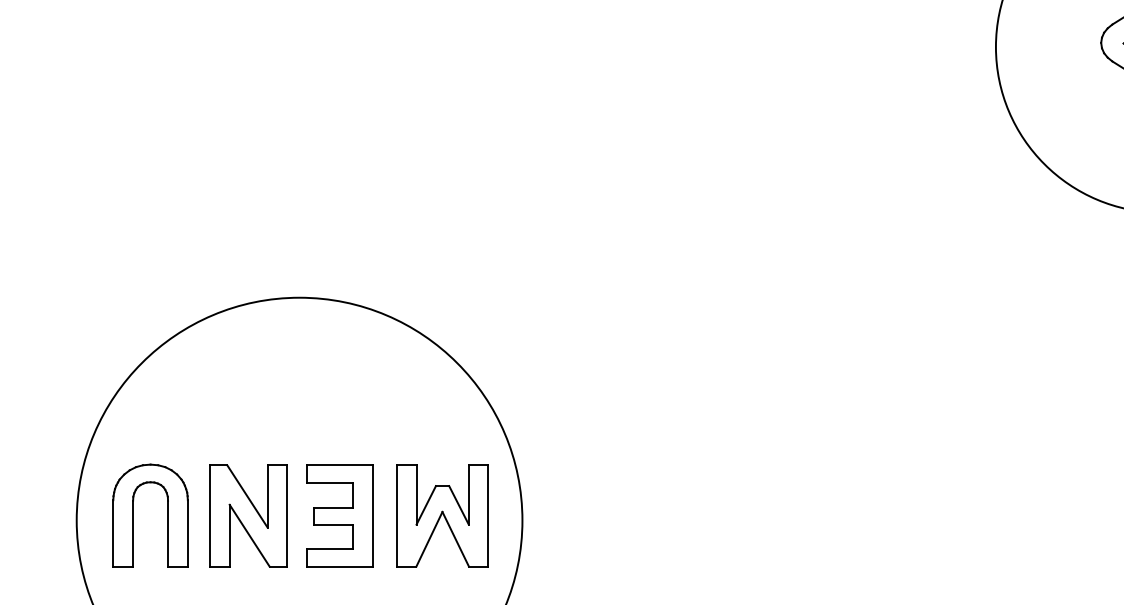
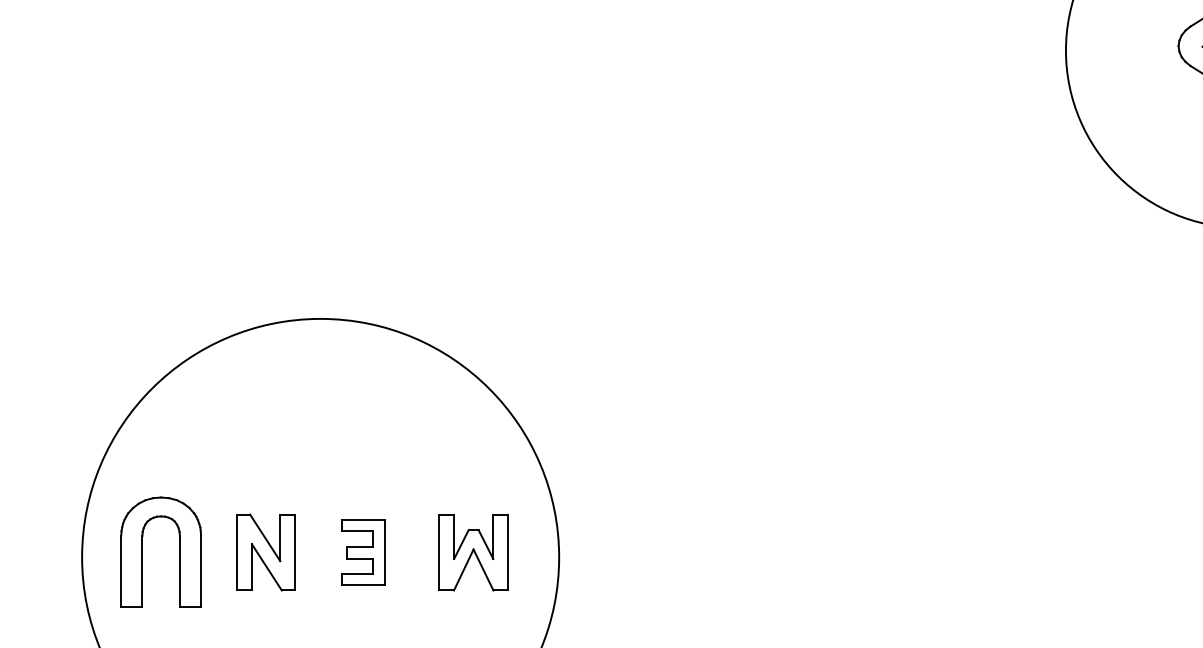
part: (248, 515) -> (265, 551), size x0.7
part: (339, 515) -> (363, 551), size x0.6
part: (442, 515) -> (473, 551), size x0.7

